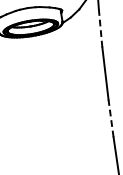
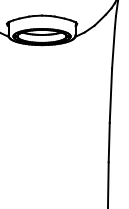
line: (100, 27) -> (113, 47), dashed -> solid
line: (111, 118) -> (109, 142), dashed -> solid

